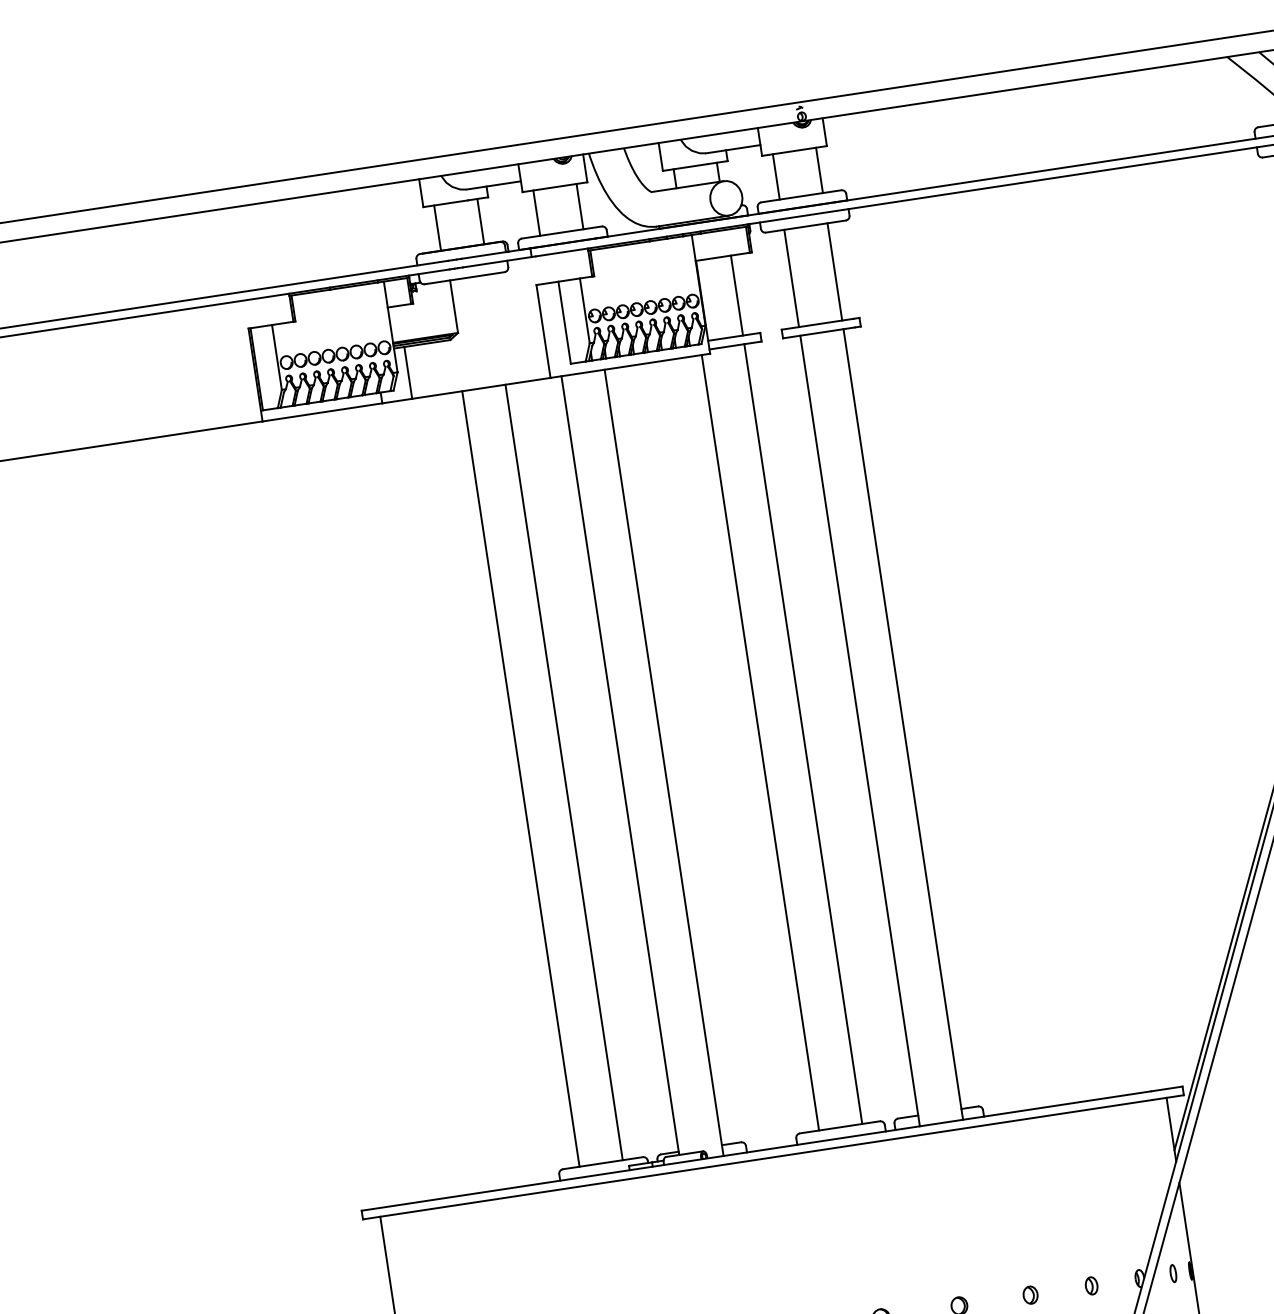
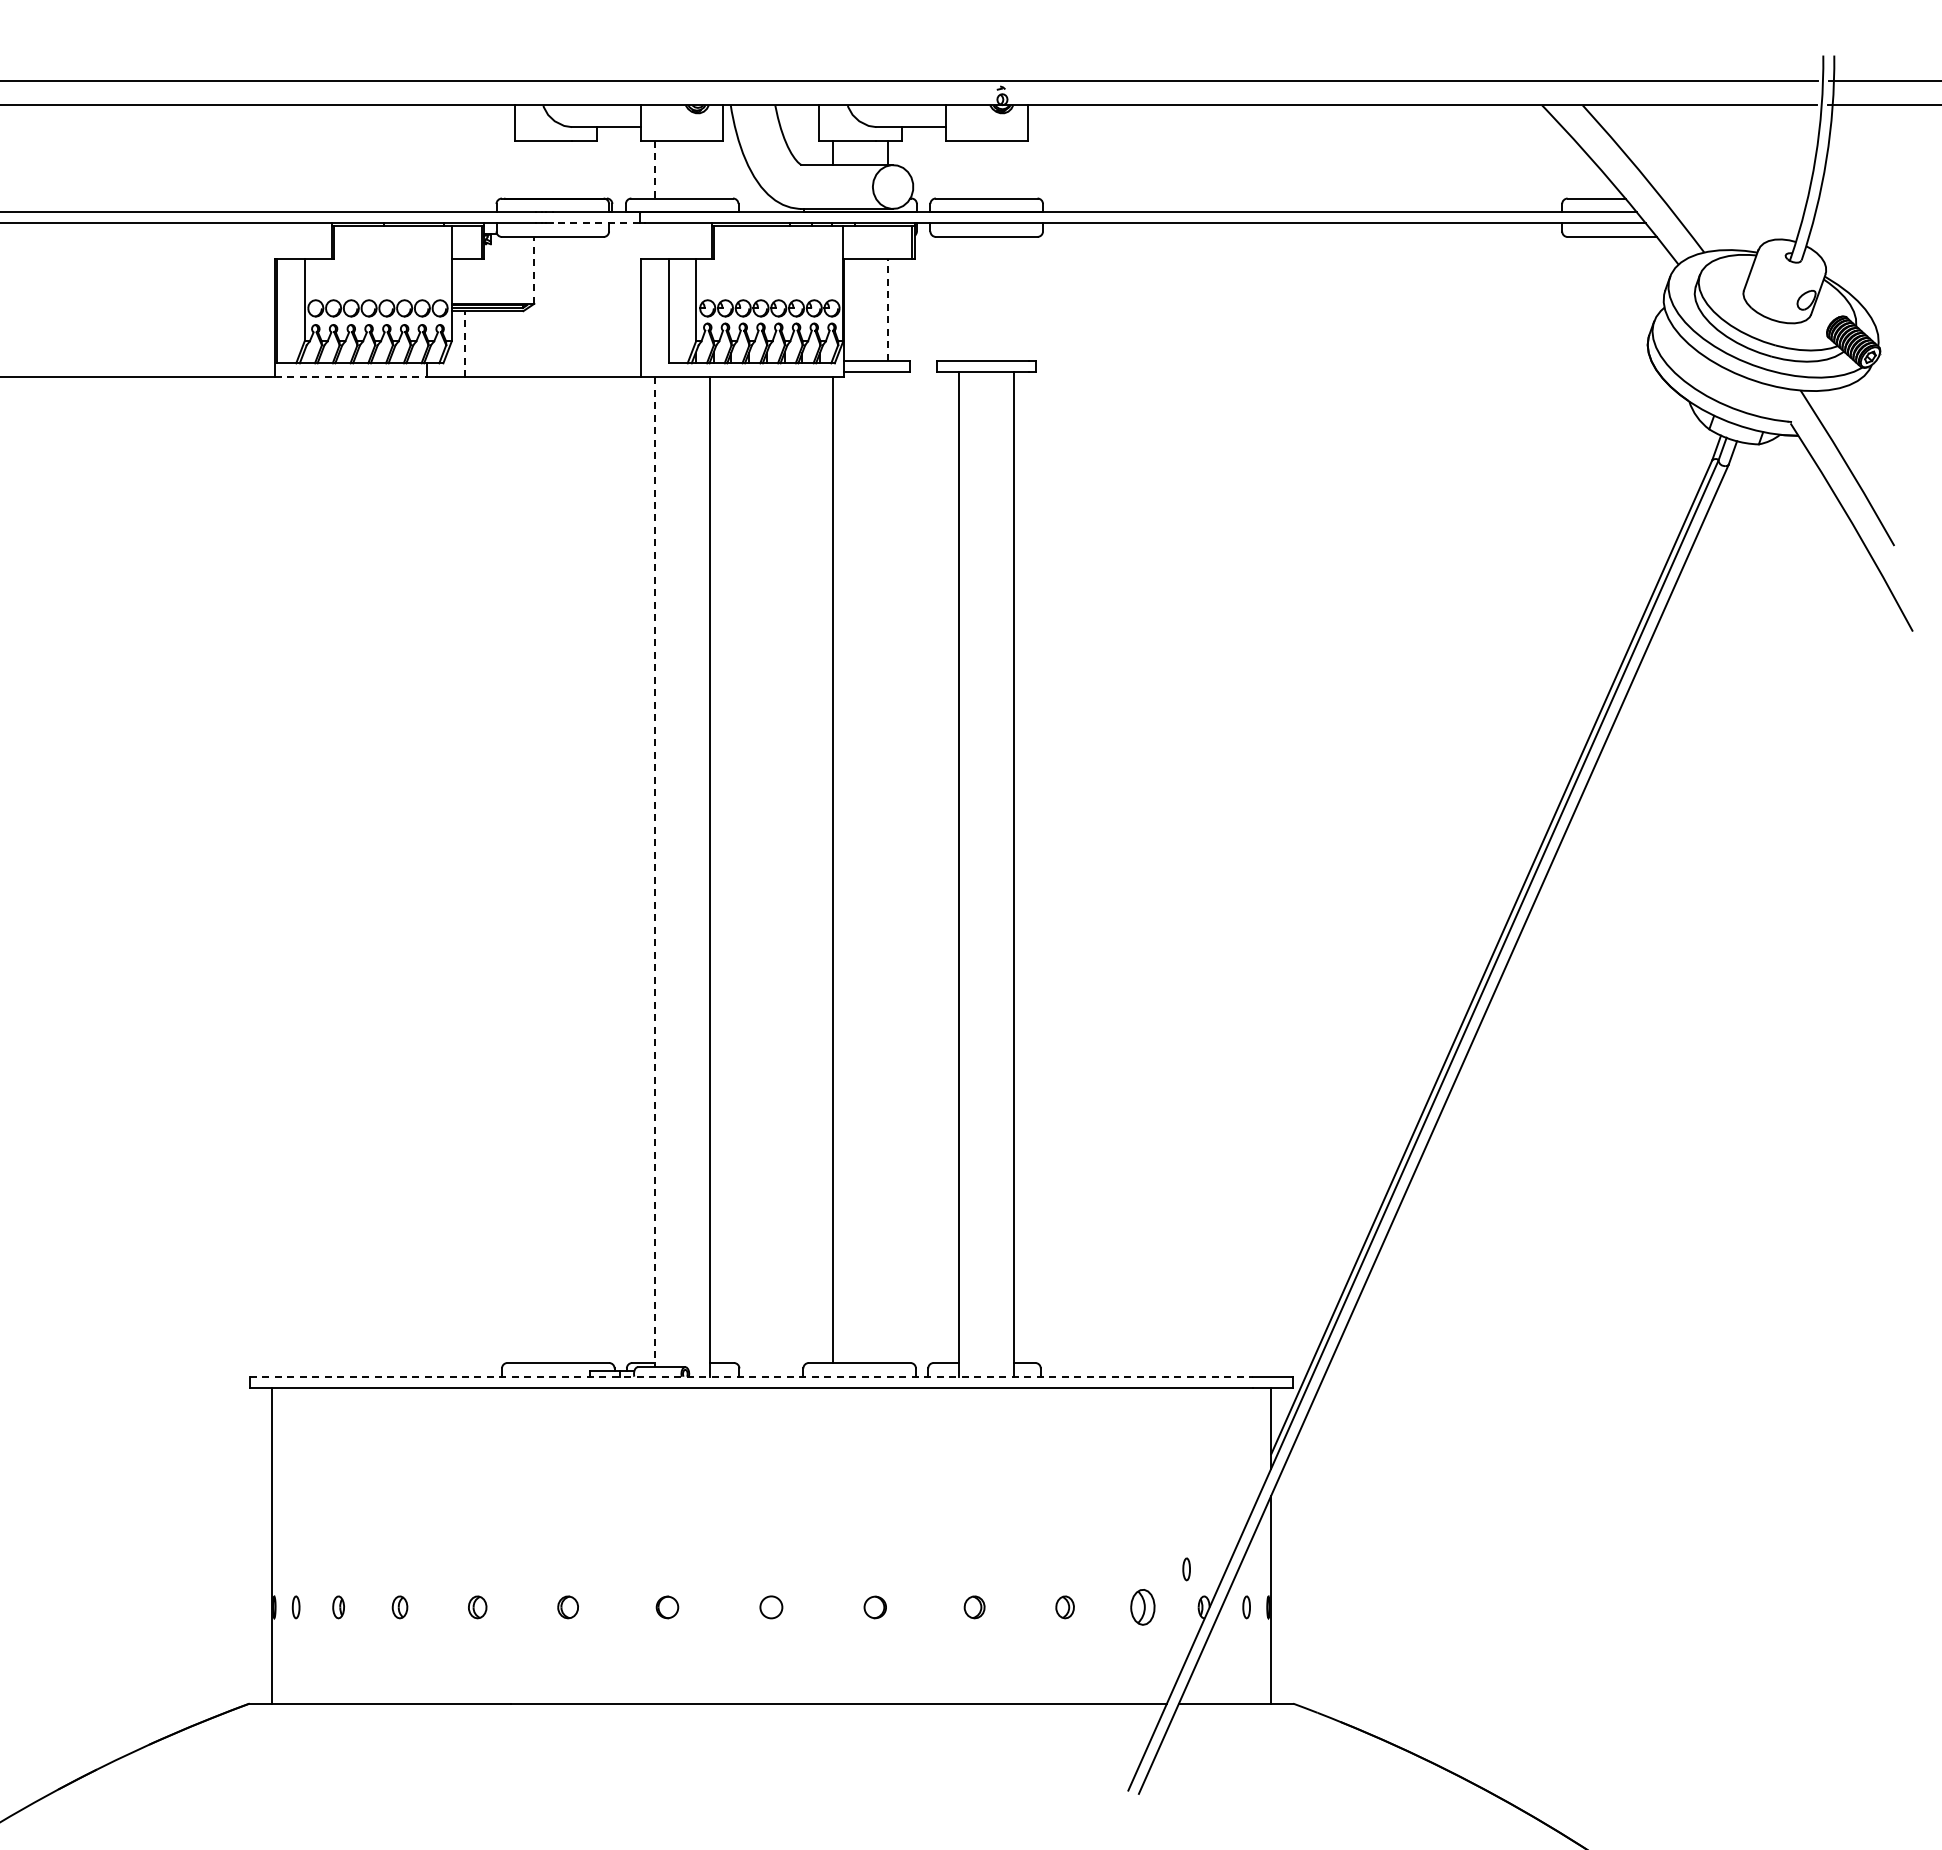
line: (819, 170) -> (1014, 169), removed
line: (776, 176) -> (959, 169), removed
line: (579, 206) -> (709, 169), removed
line: (536, 213) -> (654, 169), solid -> dashed
line: (480, 221) -> (583, 169), removed
line: (437, 228) -> (528, 169), removed
line: (497, 262) -> (596, 223), solid -> dashed
line: (835, 271) -> (1014, 298), removed
line: (791, 278) -> (959, 298), removed
line: (737, 295) -> (888, 309), solid -> dashed
line: (454, 305) -> (534, 269), solid -> dashed
line: (407, 373) -> (464, 344), solid -> dashed
line: (322, 412) -> (351, 377), solid -> dashed
line: (803, 733) -> (888, 866), removed
line: (620, 765) -> (654, 872), solid -> dashed
line: (564, 772) -> (583, 869), removed
line: (520, 778) -> (528, 869), removed
line: (756, 1150) -> (751, 1376), solid -> dashed
part: (1121, 1250) -> (1186, 1569), added
part: (1091, 1286) -> (1142, 1607), size x1.6

